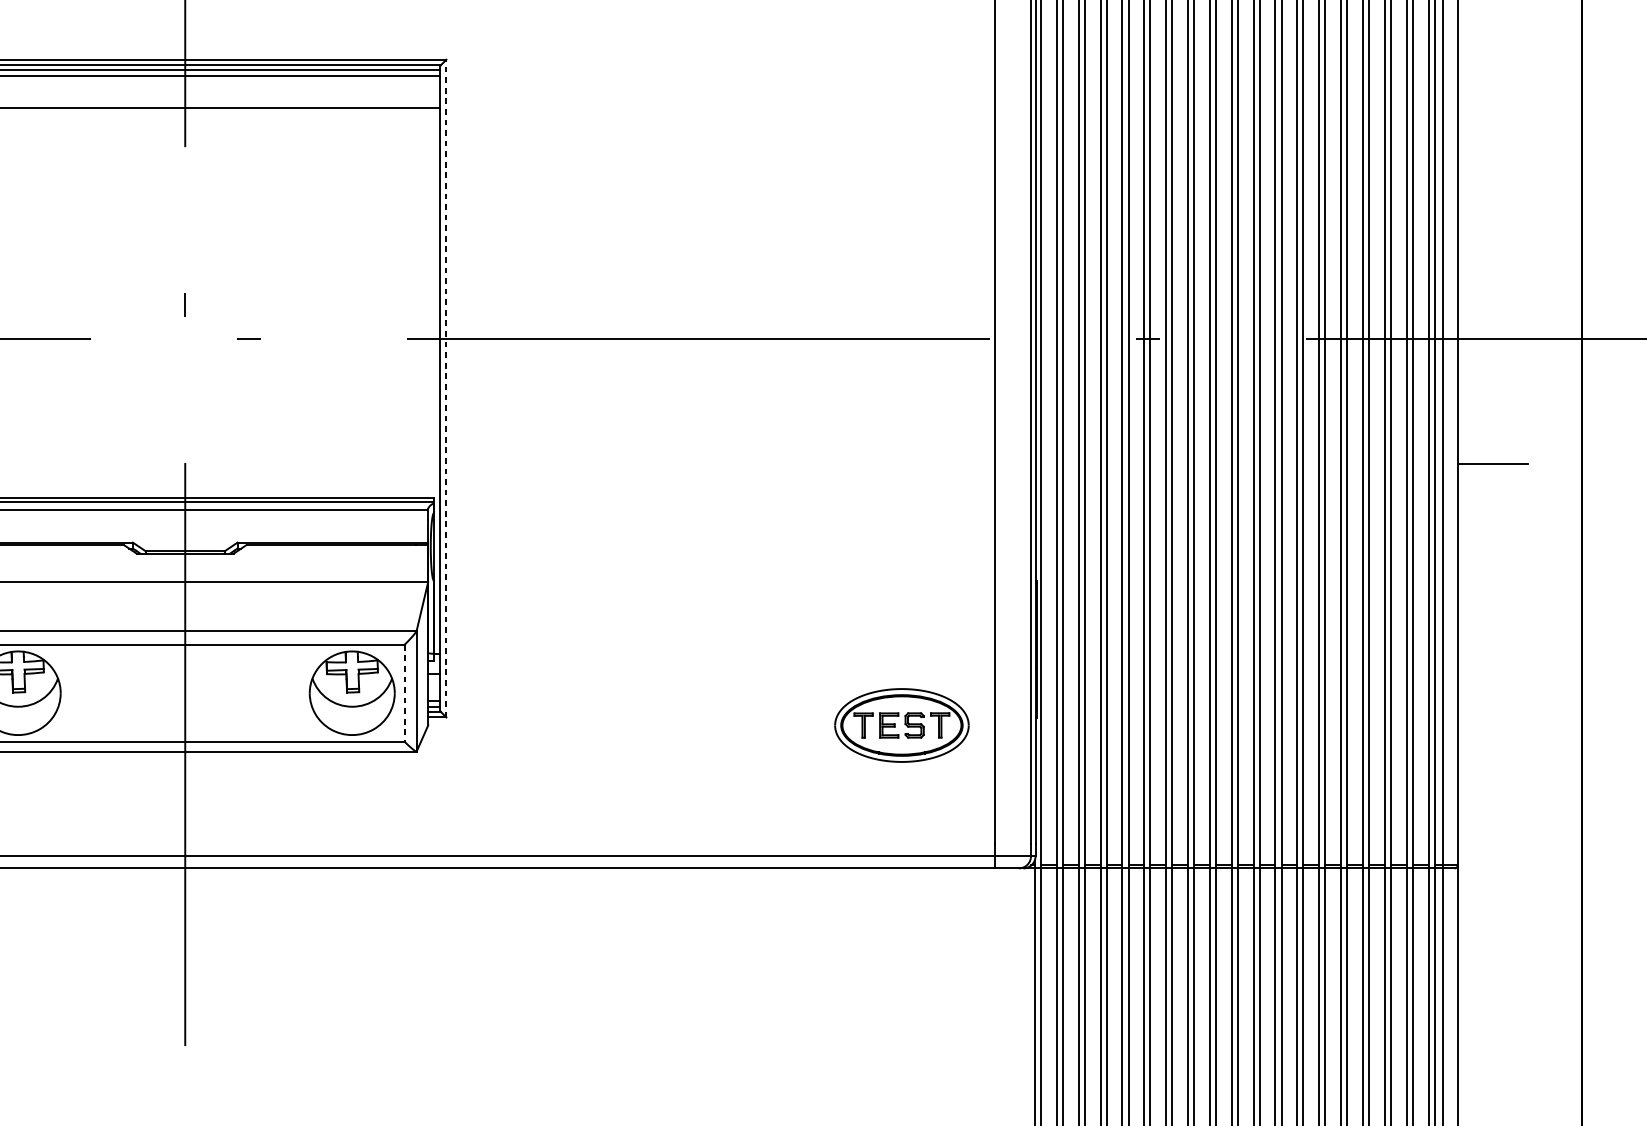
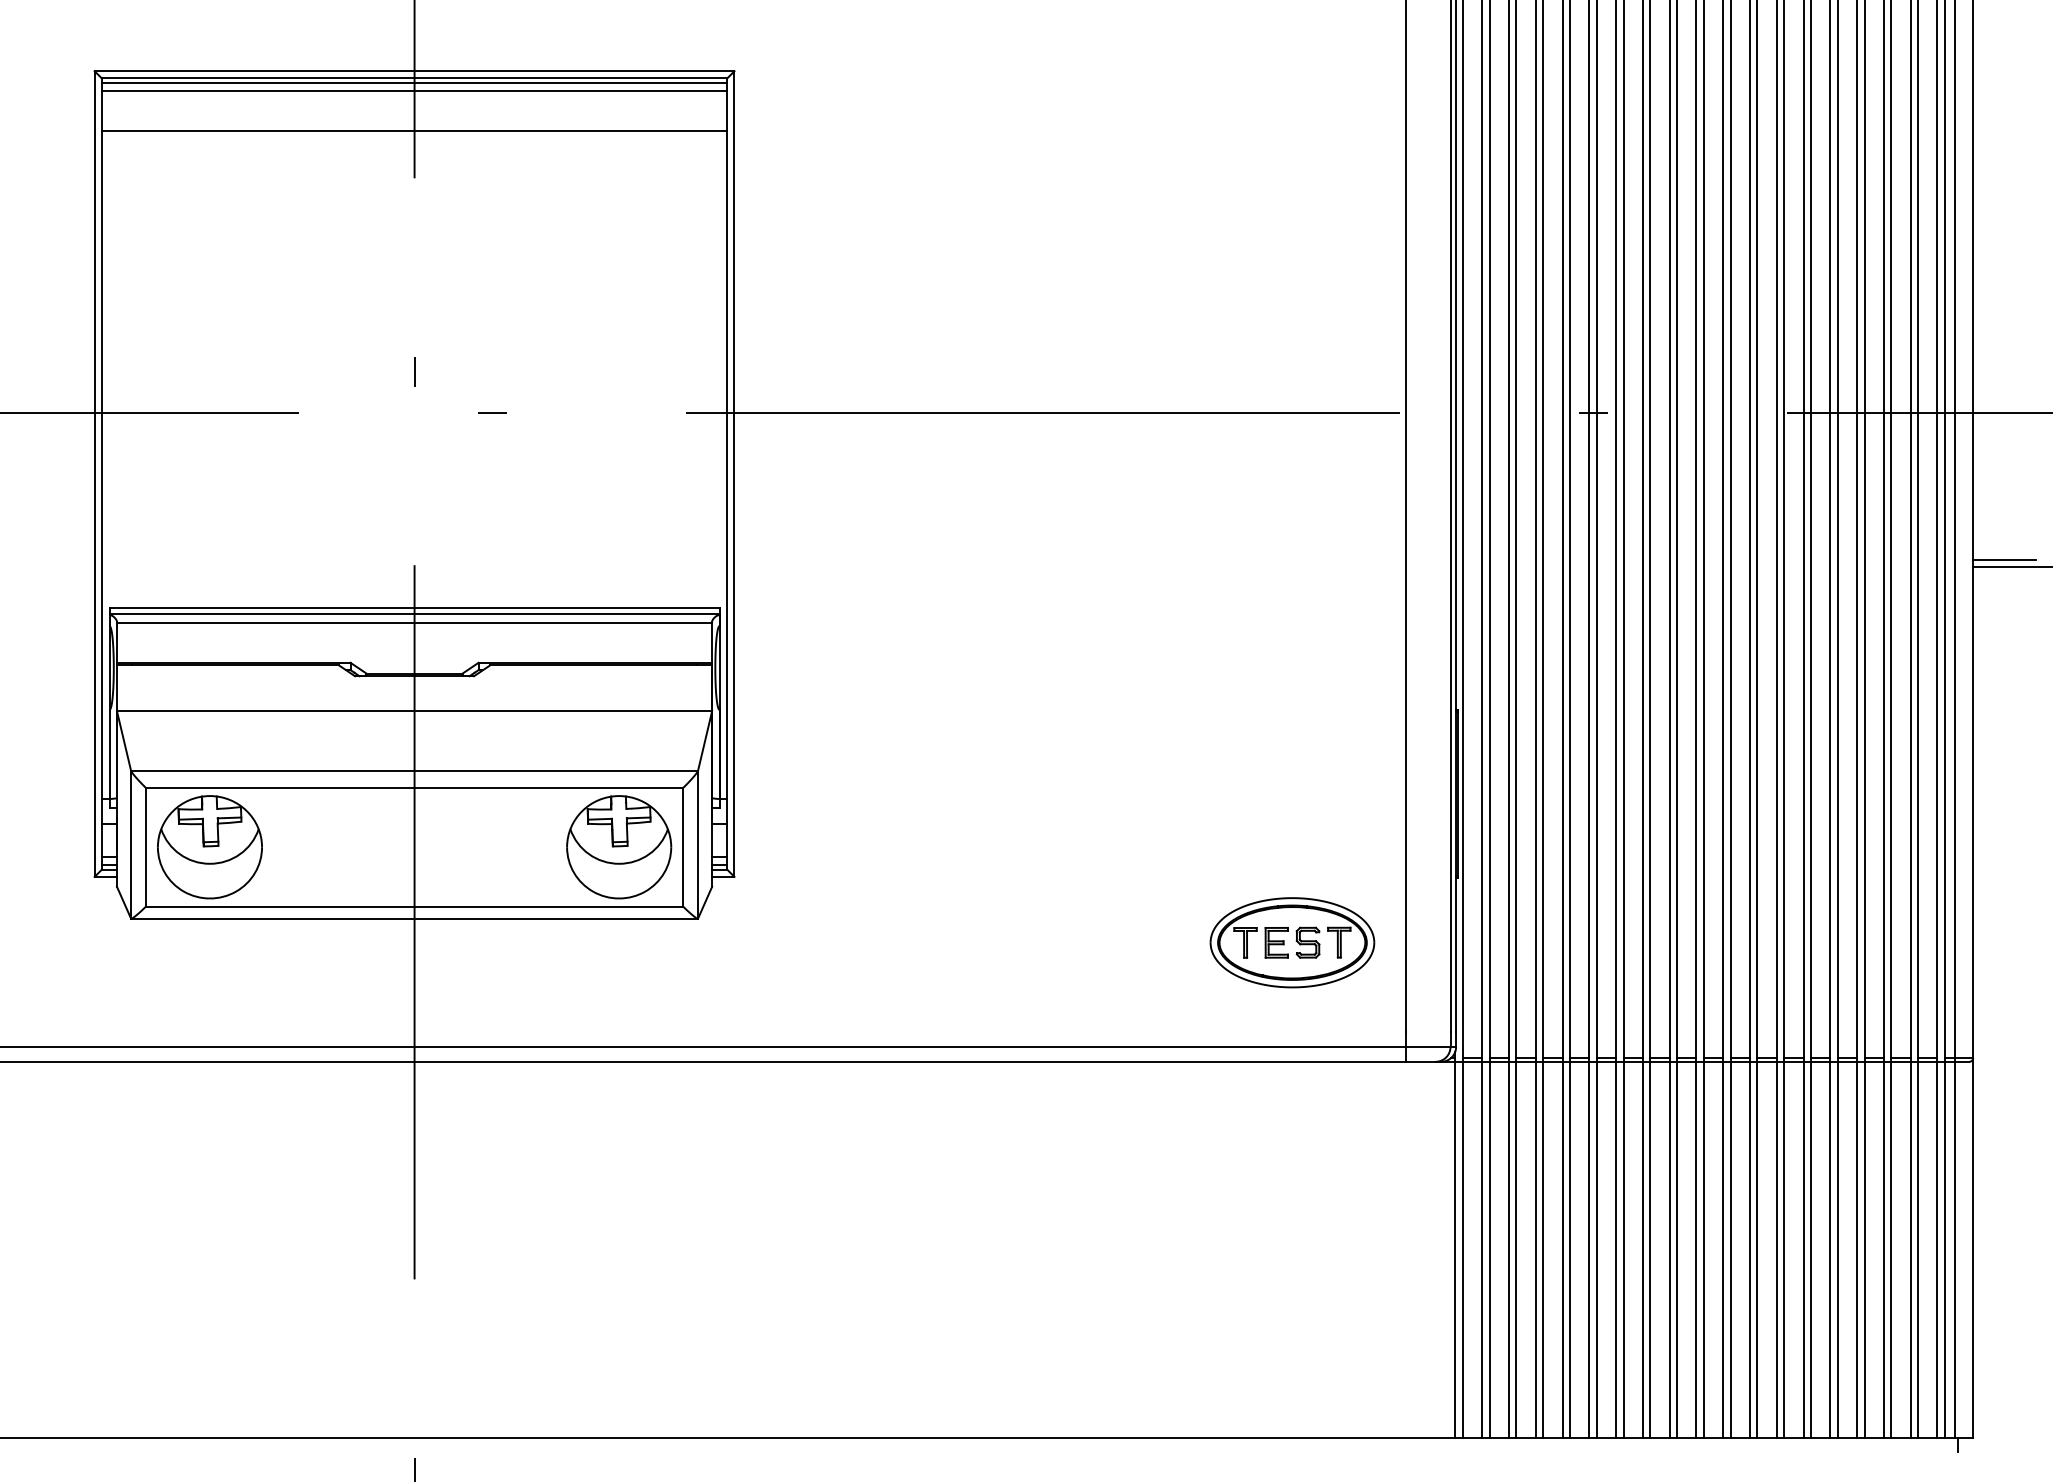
line: (446, 388) -> (734, 474), dashed -> solid
line: (1483, 458) -> (2004, 559), added
line: (404, 693) -> (683, 847), dashed -> solid
part: (901, 725) -> (1292, 942), moved

